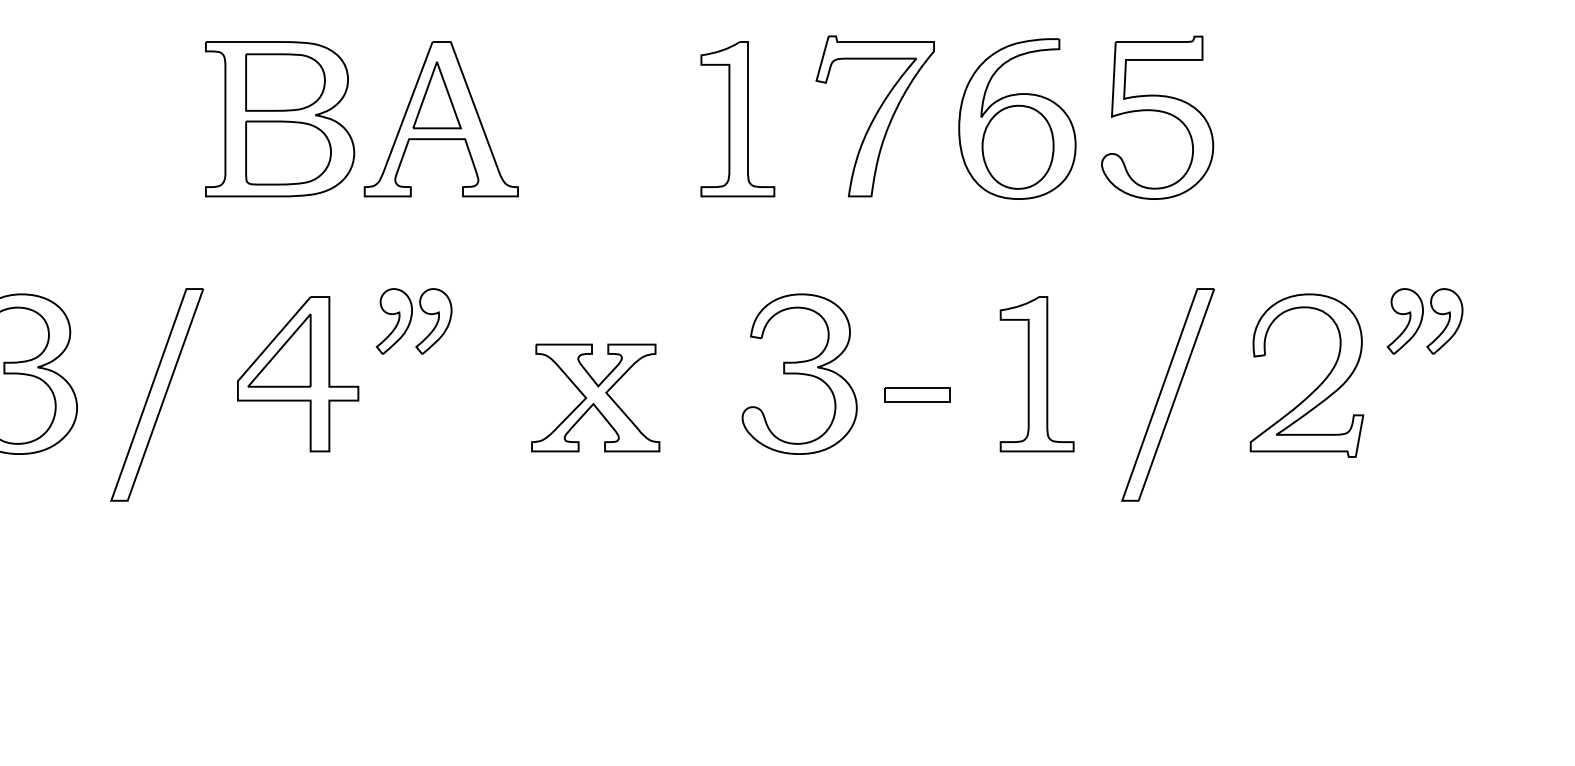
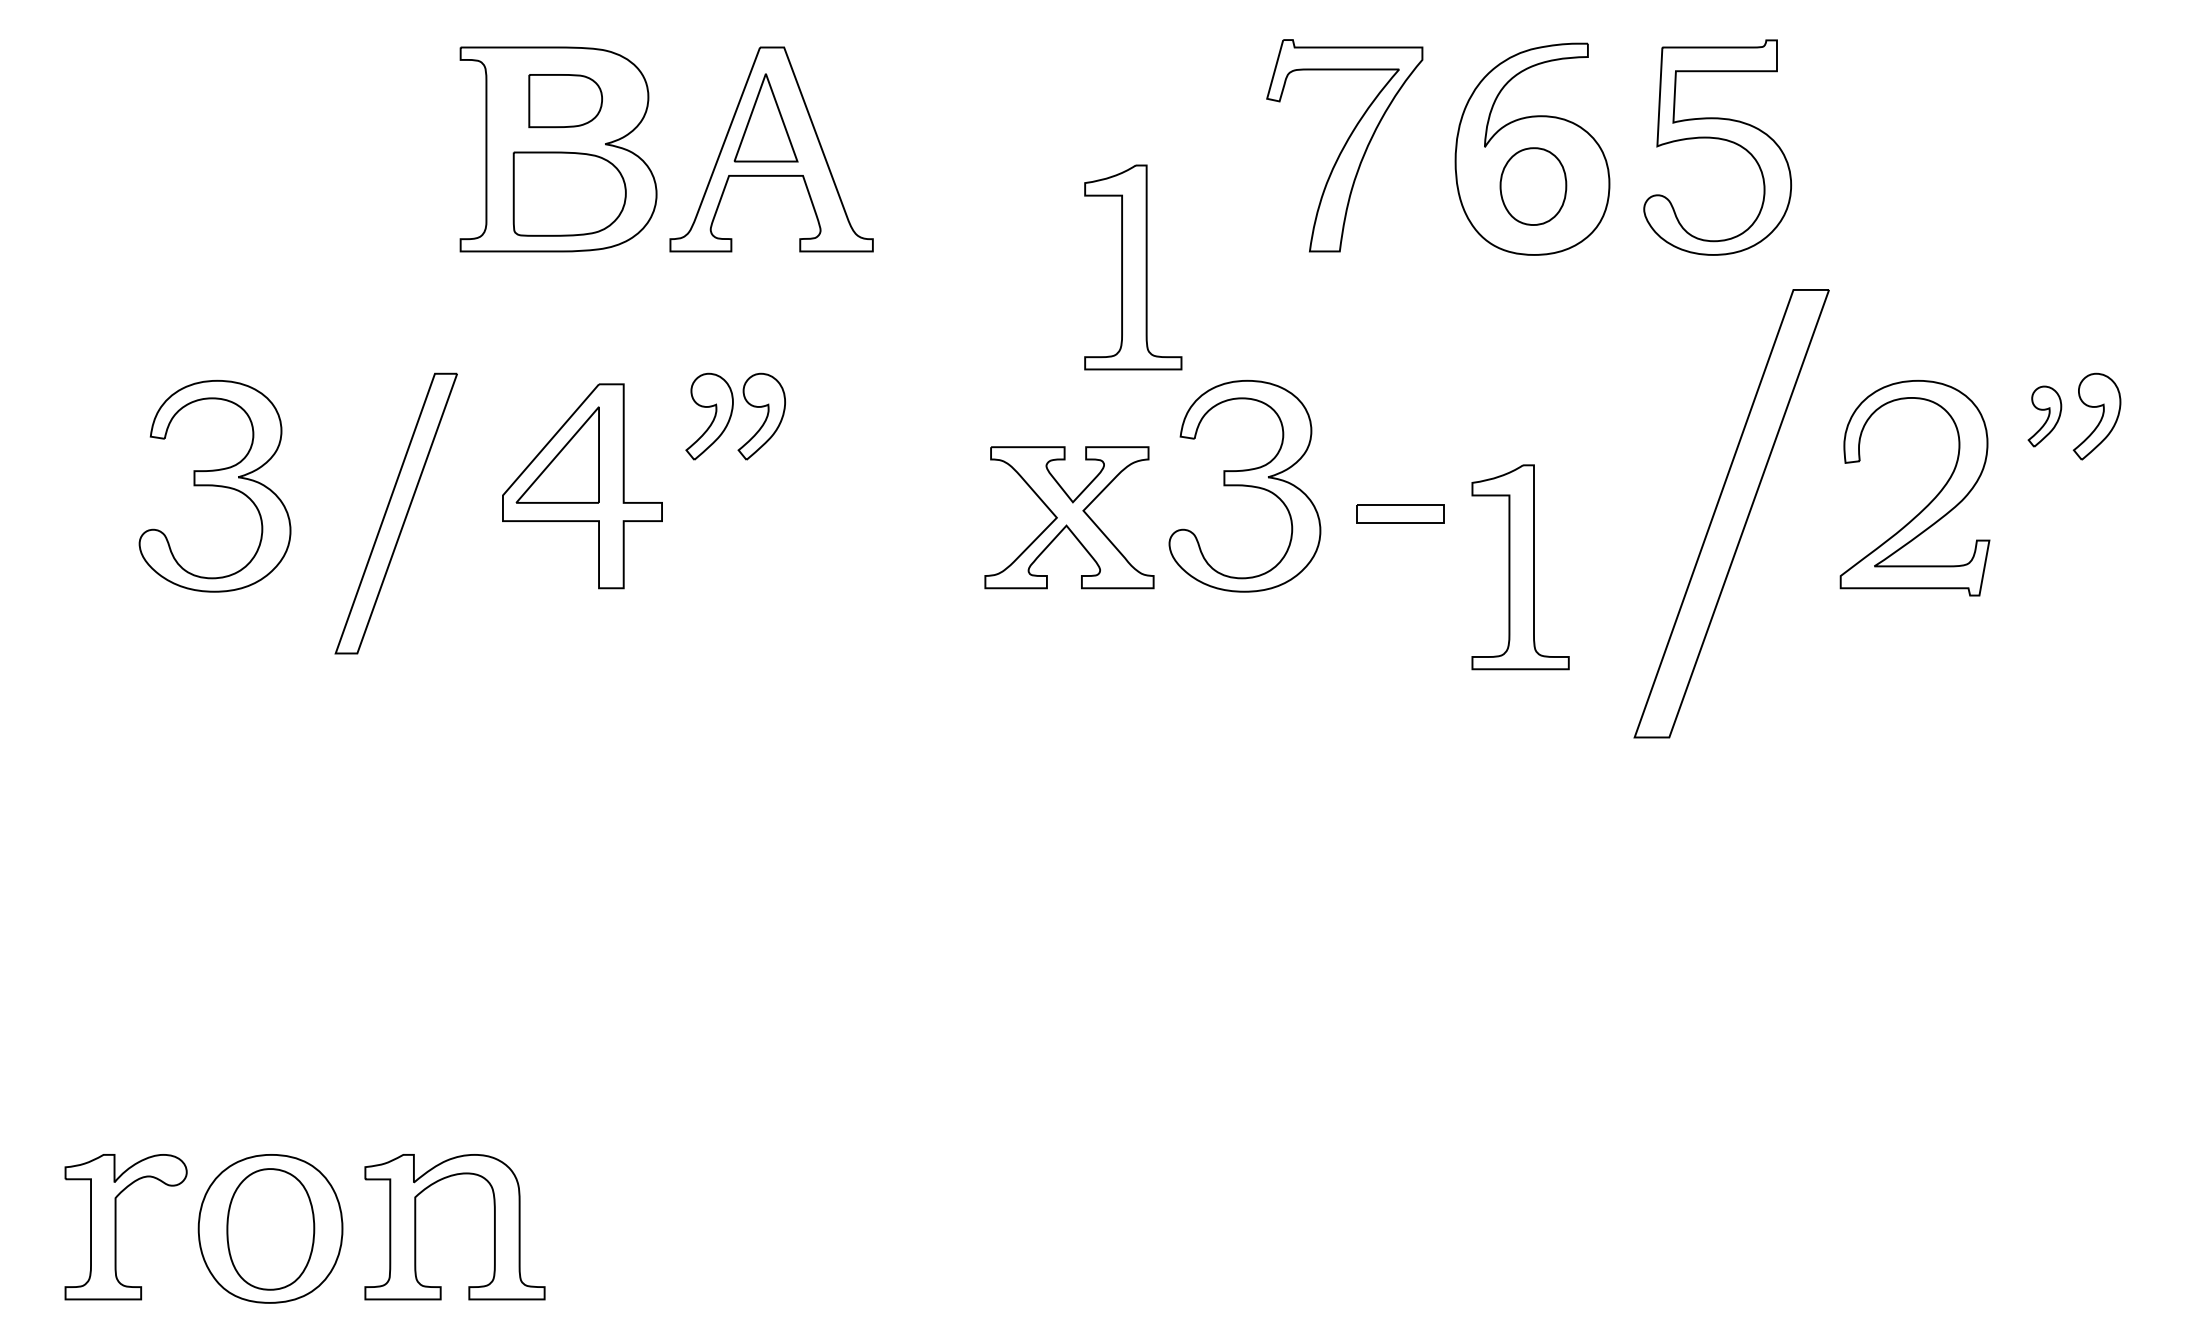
part: (285, 82) -> (565, 100), size x0.7
part: (738, 119) -> (1133, 267), moved
part: (1018, 147) -> (1533, 186), size x0.7
part: (1405, 321) -> (2044, 416), size x0.7
part: (1037, 374) -> (1520, 567), moved
part: (1168, 394) -> (1731, 513), size x1.6
part: (595, 397) -> (1069, 517), moved

